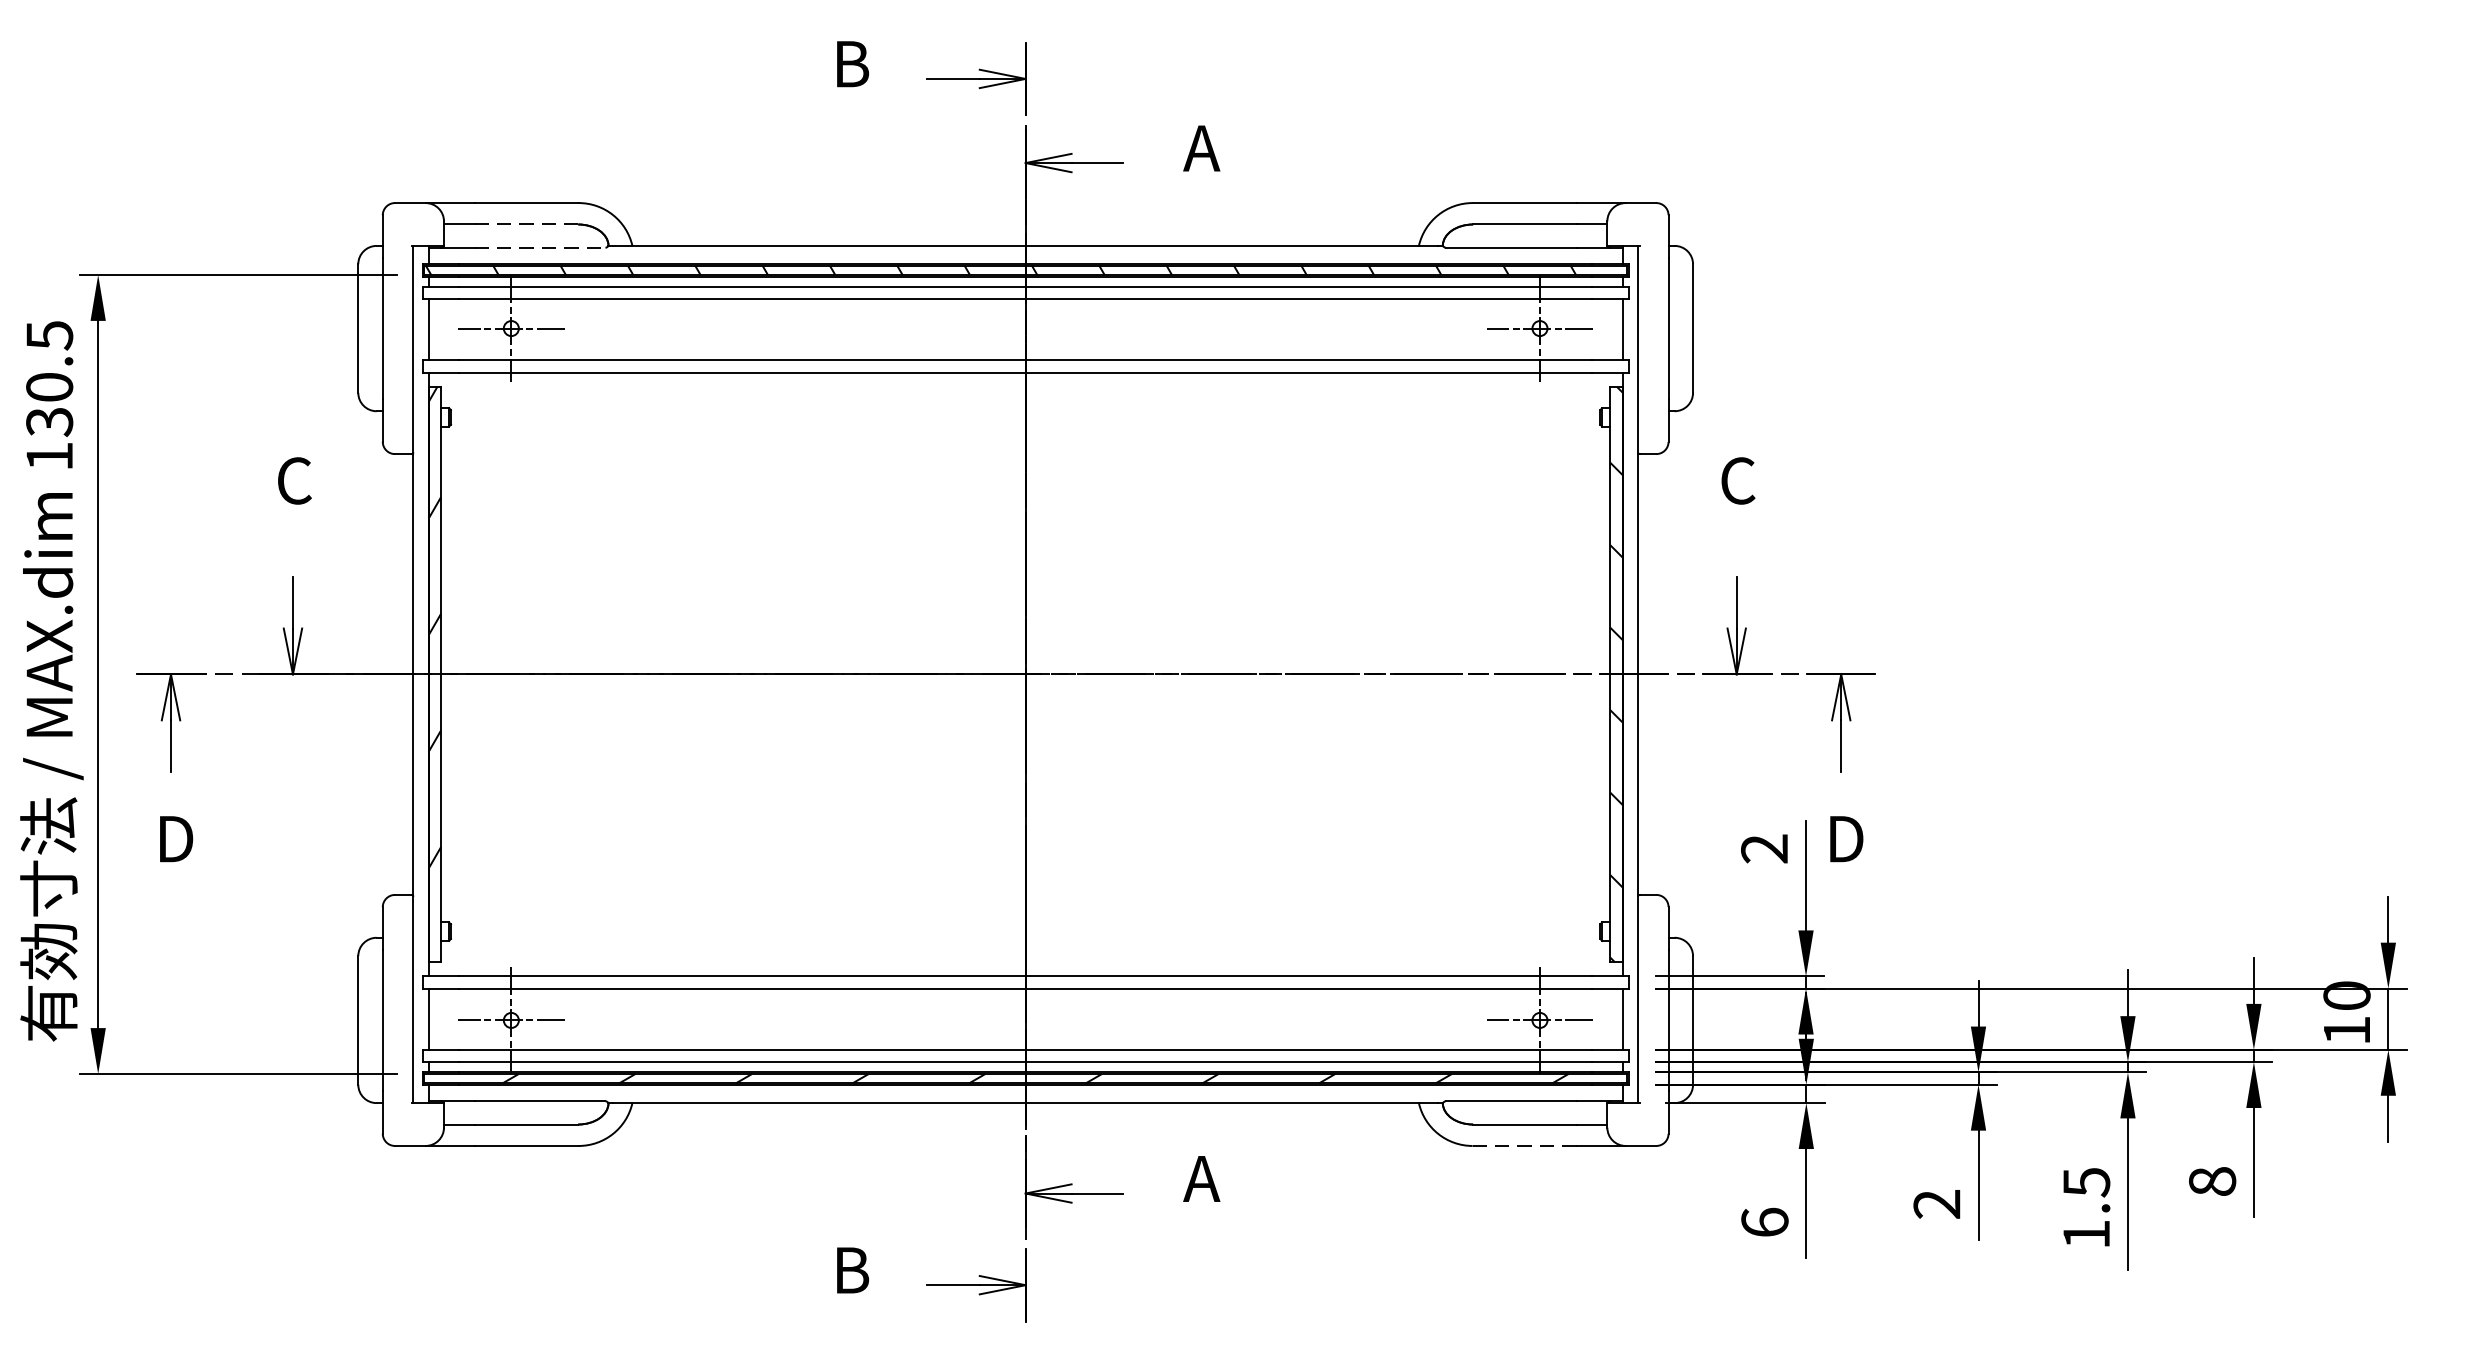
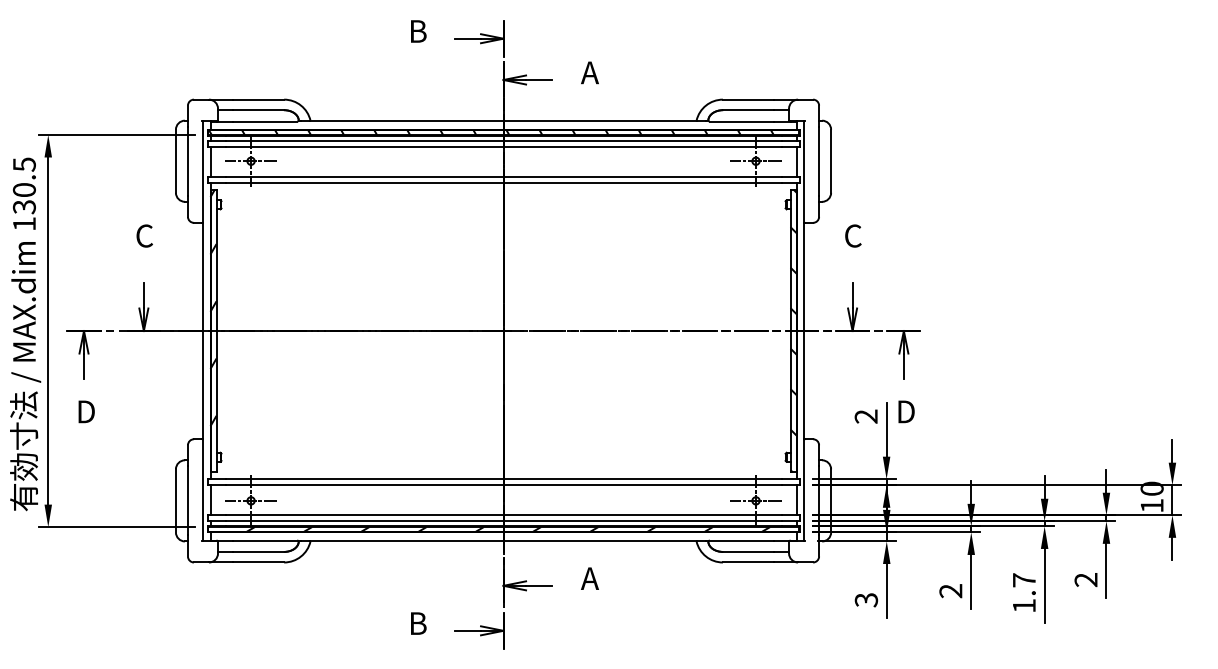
line: (526, 225) -> (258, 110), dashed -> solid
line: (540, 247) -> (265, 121), dashed -> solid
line: (1524, 1145) -> (748, 562), dashed -> solid
text: (2211, 1180) -> (1085, 579), 8 -> 2
text: (2086, 1182) -> (1024, 580), 1.5 -> 1.7
text: (1765, 1221) -> (866, 599), 6 -> 3

